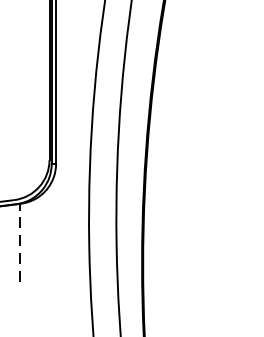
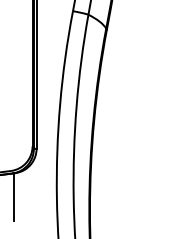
line: (20, 241) -> (14, 196), dashed -> solid

